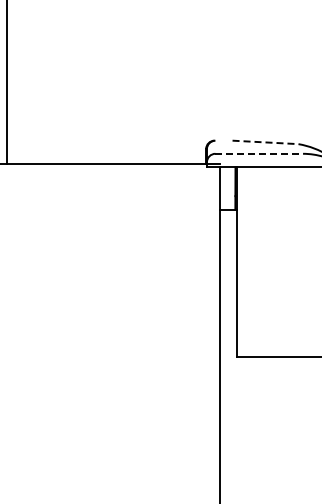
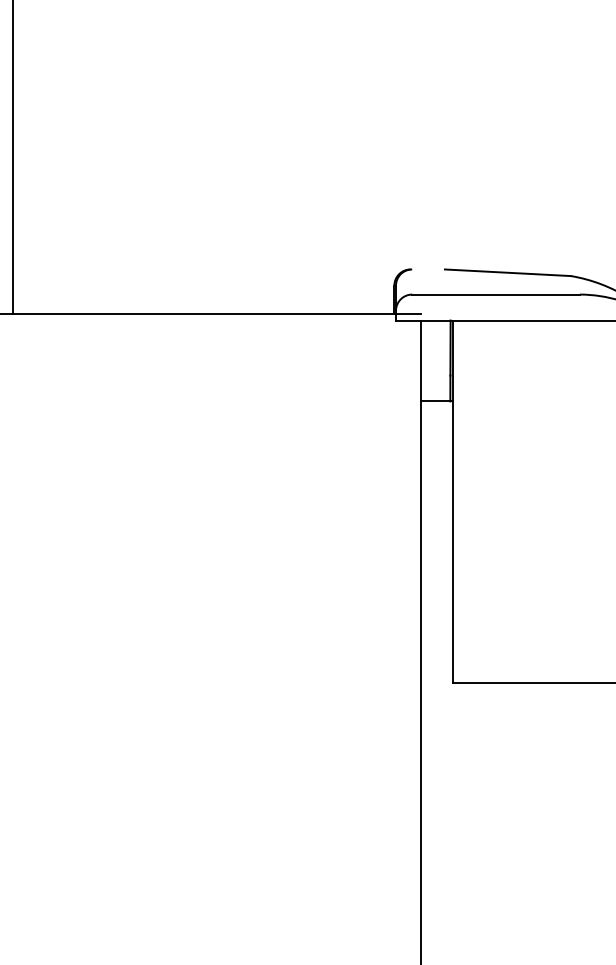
line: (266, 142) -> (509, 272), dashed -> solid
line: (259, 153) -> (496, 293), dashed -> solid

